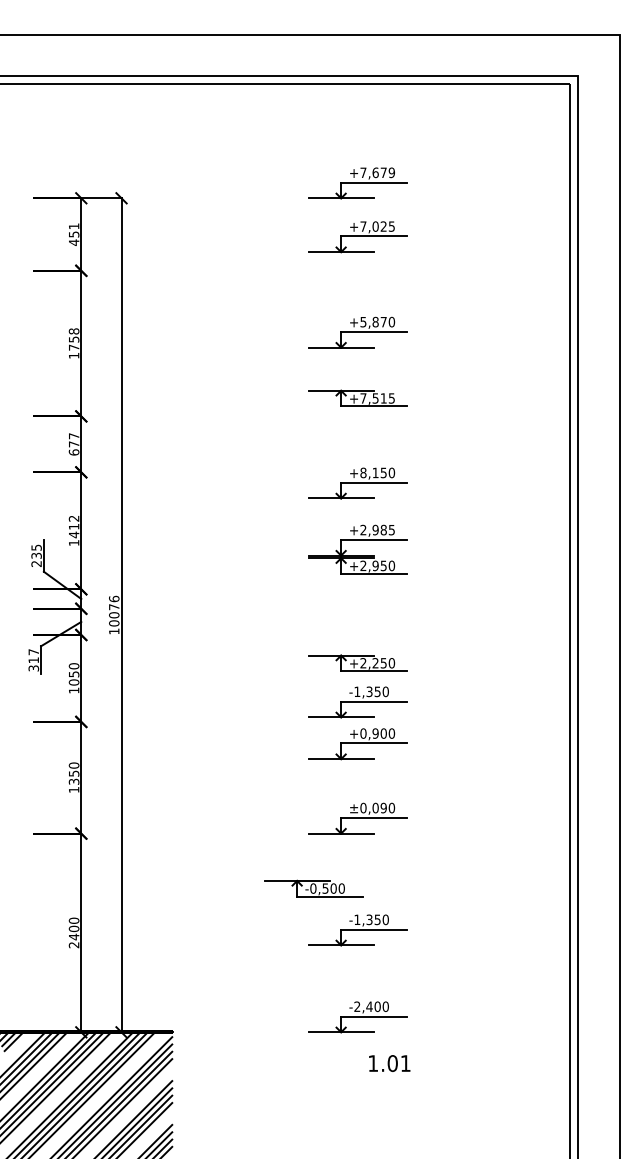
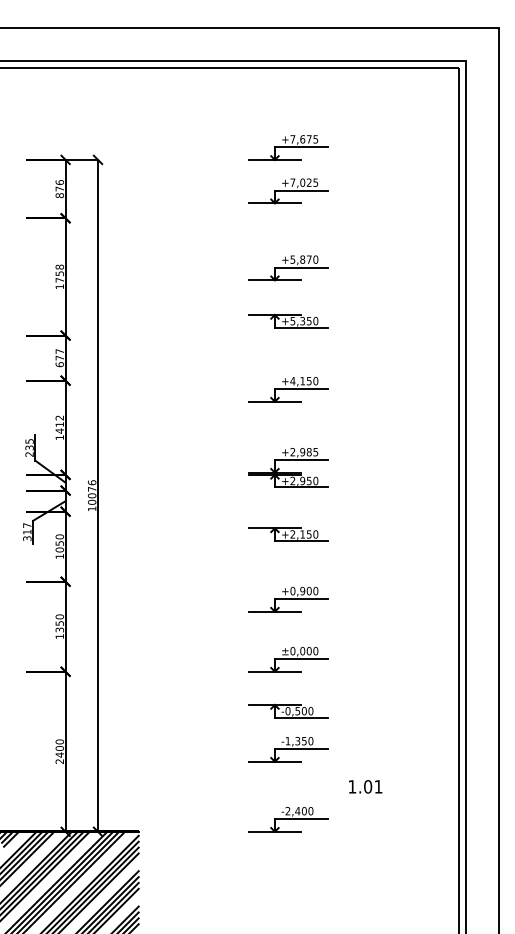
text: (391, 172) -> (315, 139), +7,679 -> +7,675
text: (73, 234) -> (59, 189), 451 -> 876
text: (377, 398) -> (304, 321), +7,515 -> +5,350
text: (363, 472) -> (292, 380), +8,150 -> +4,150
part: (357, 549) -> (288, 467), moved
text: (375, 663) -> (302, 534), +2,250 -> +2,150
part: (357, 702) -> (288, 566), removed
text: (383, 808) -> (309, 651), ±0,090 -> ±0,000
part: (313, 888) -> (288, 711), moved
text: (389, 1063) -> (365, 786), moved

